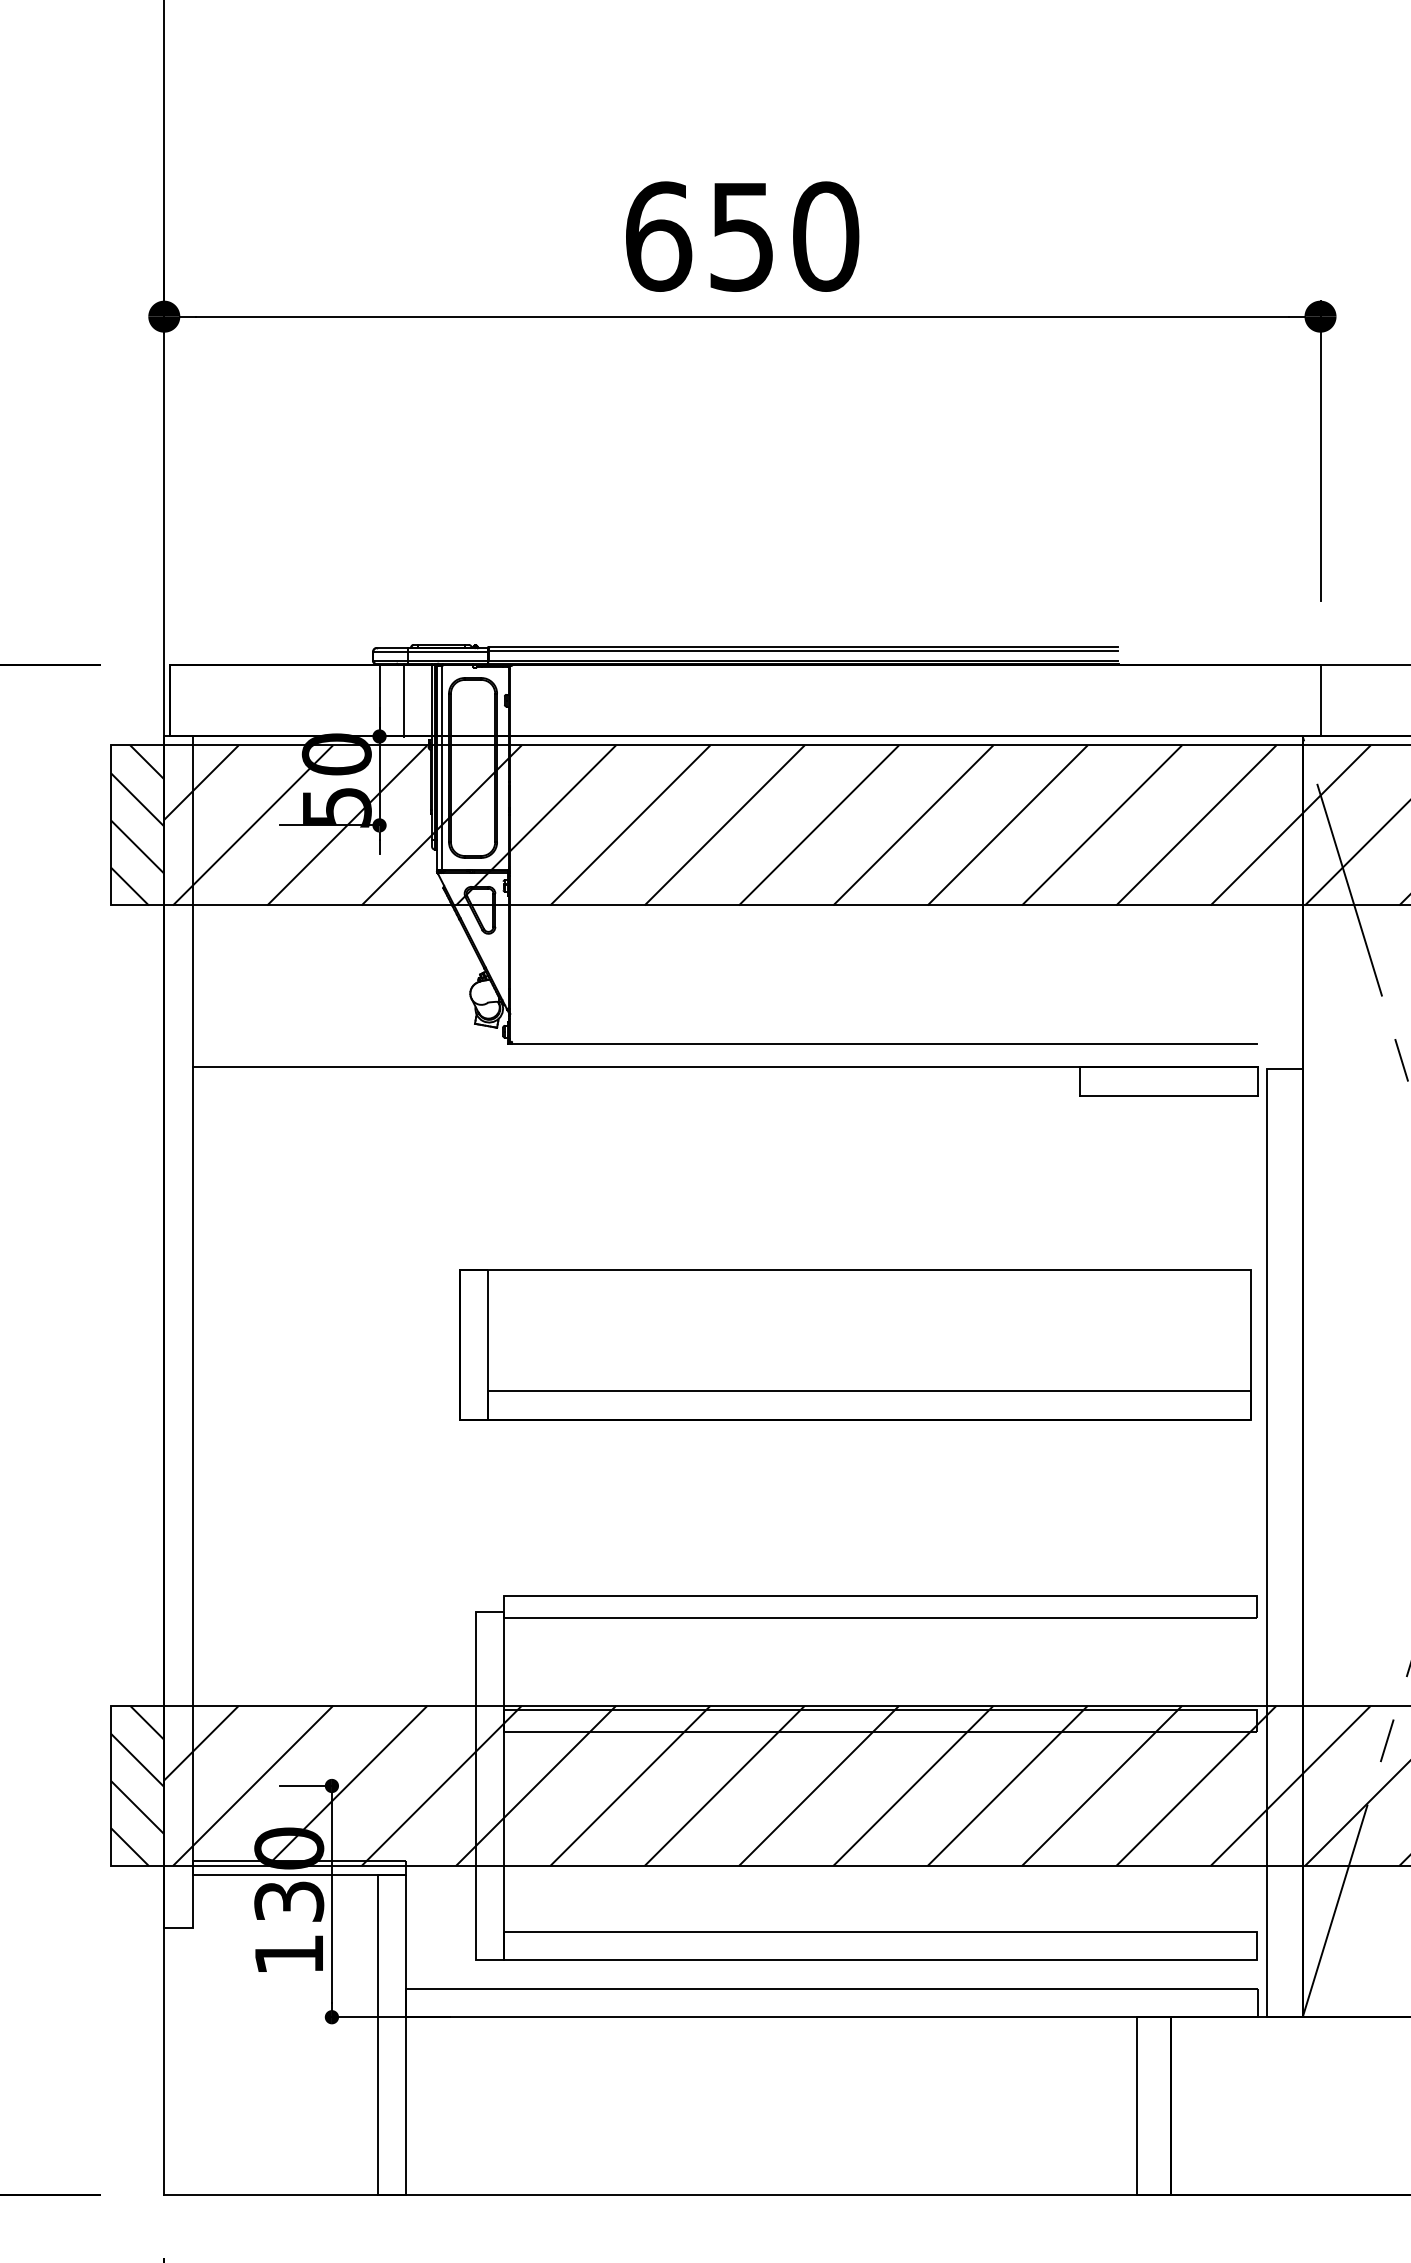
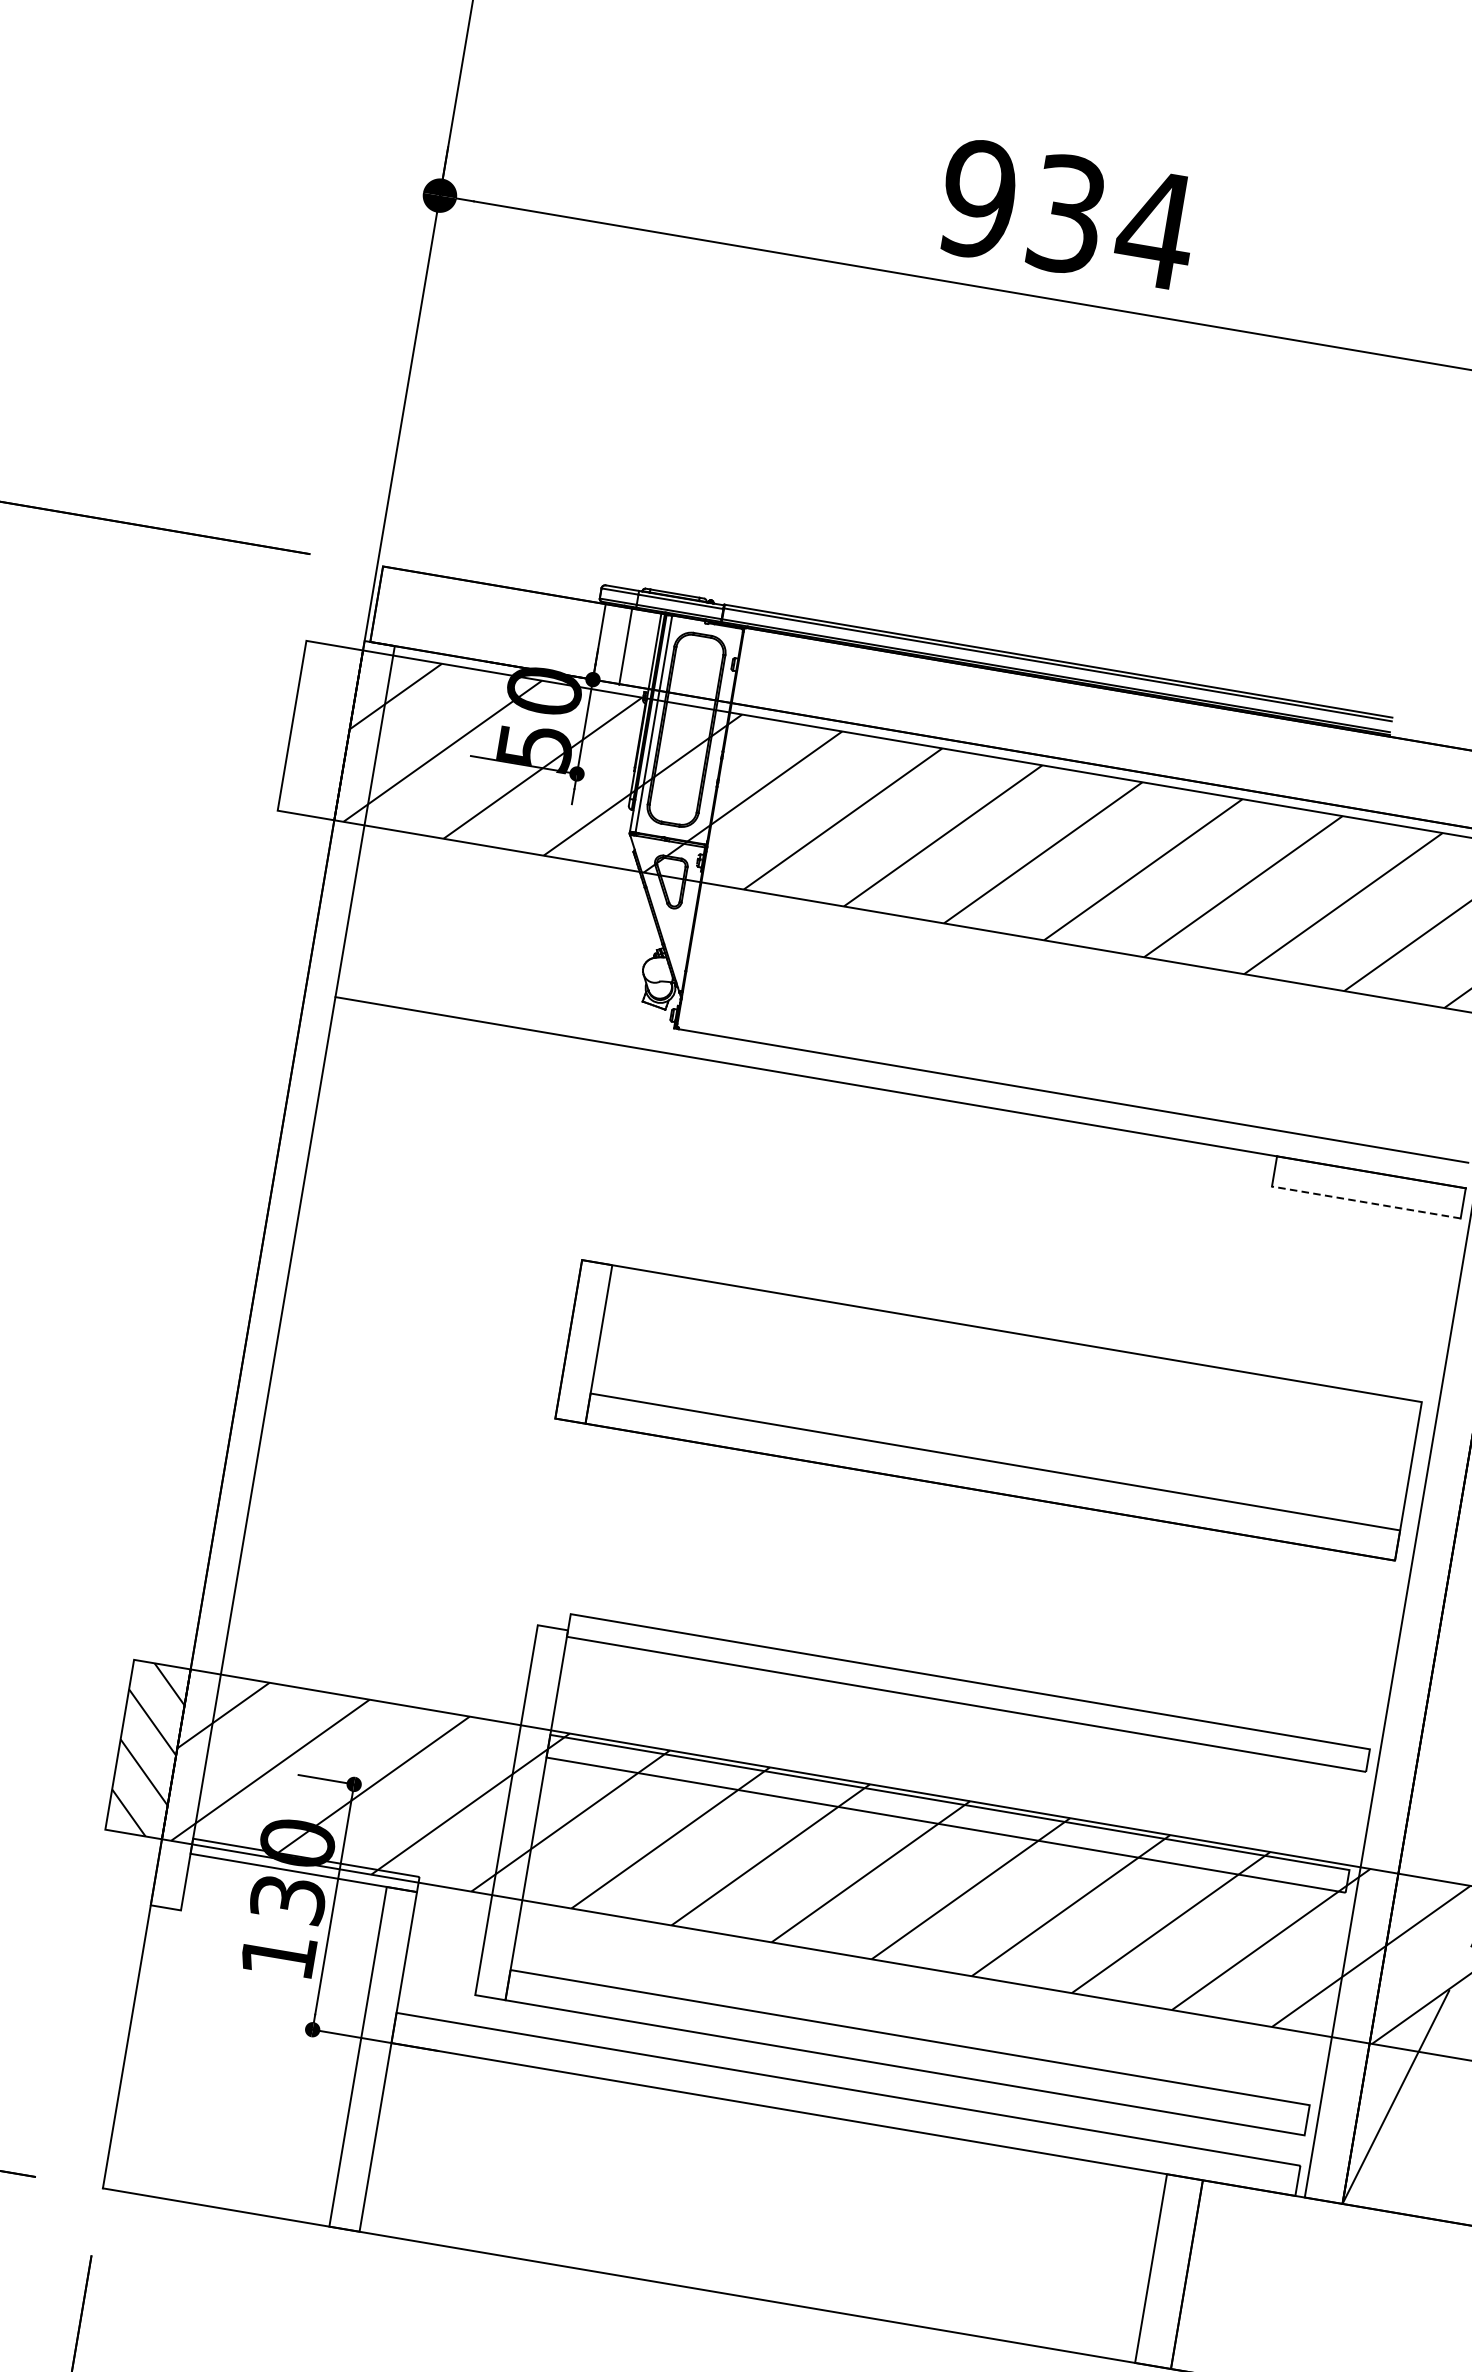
text: (742, 236) -> (1067, 214), 650 -> 934
hatch: (137, 825) -> (320, 730), removed
line: (1169, 1095) -> (1366, 1202), solid -> dashed

